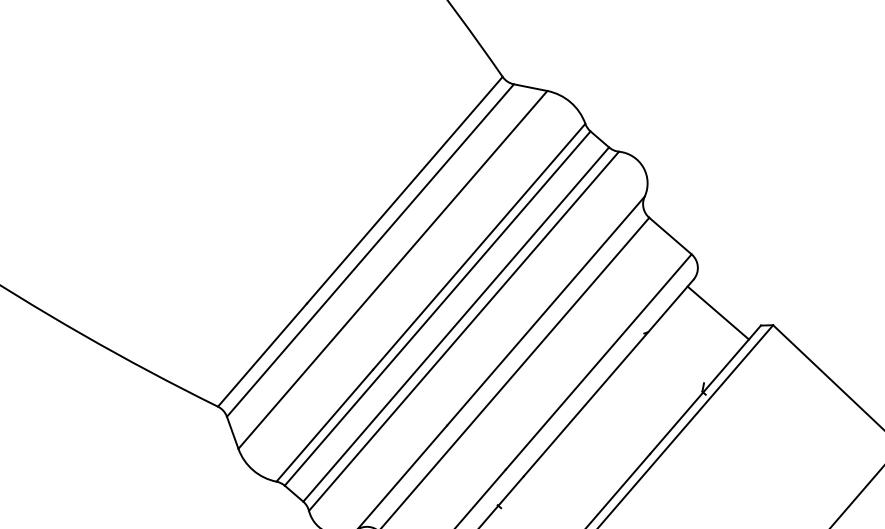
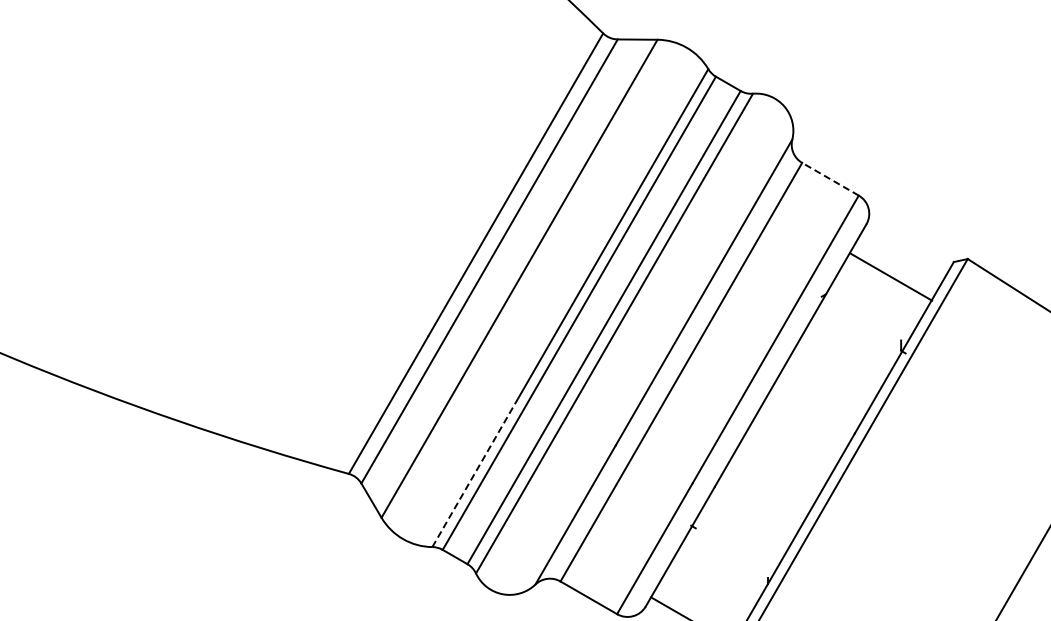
line: (670, 236) -> (830, 179), solid -> dashed
line: (718, 312) -> (891, 276), moved
line: (324, 424) -> (475, 471), solid -> dashed

